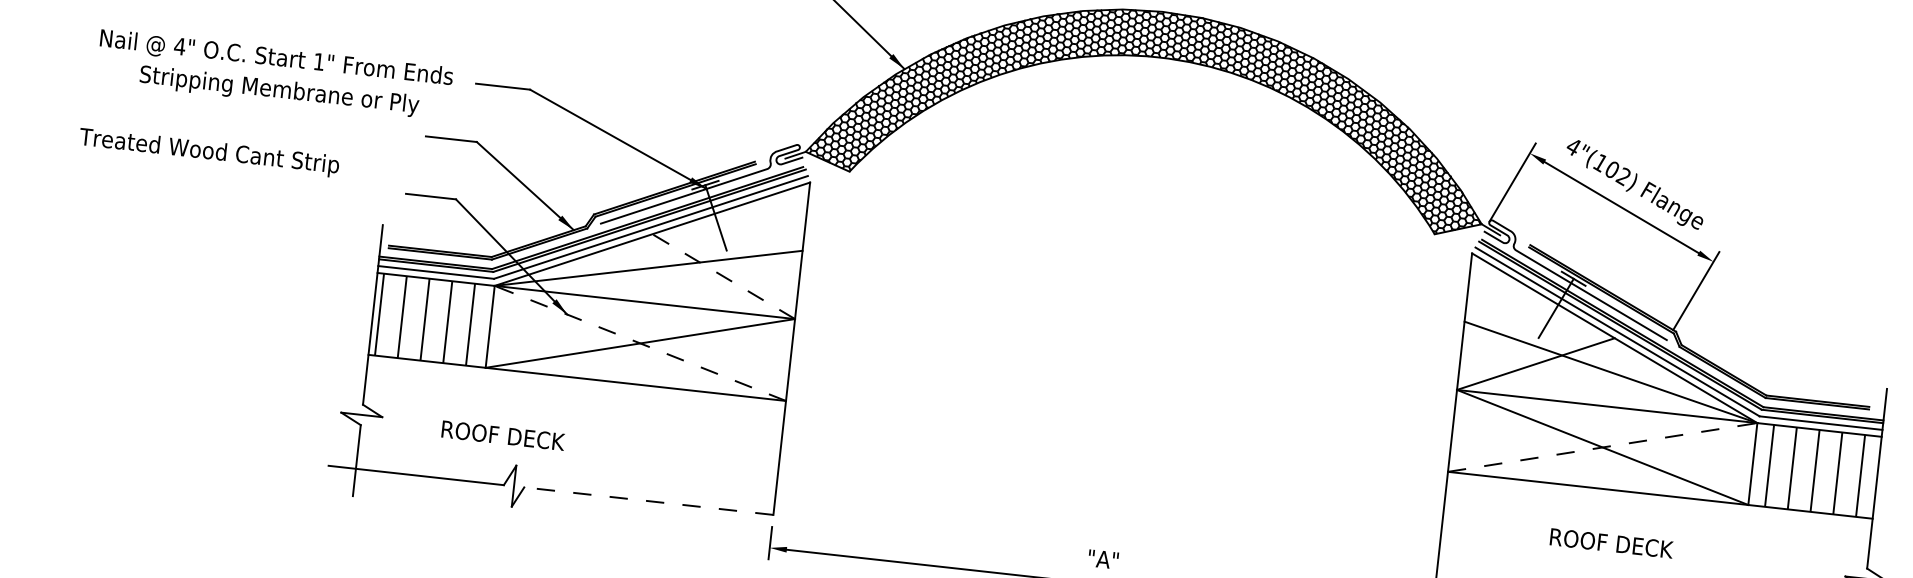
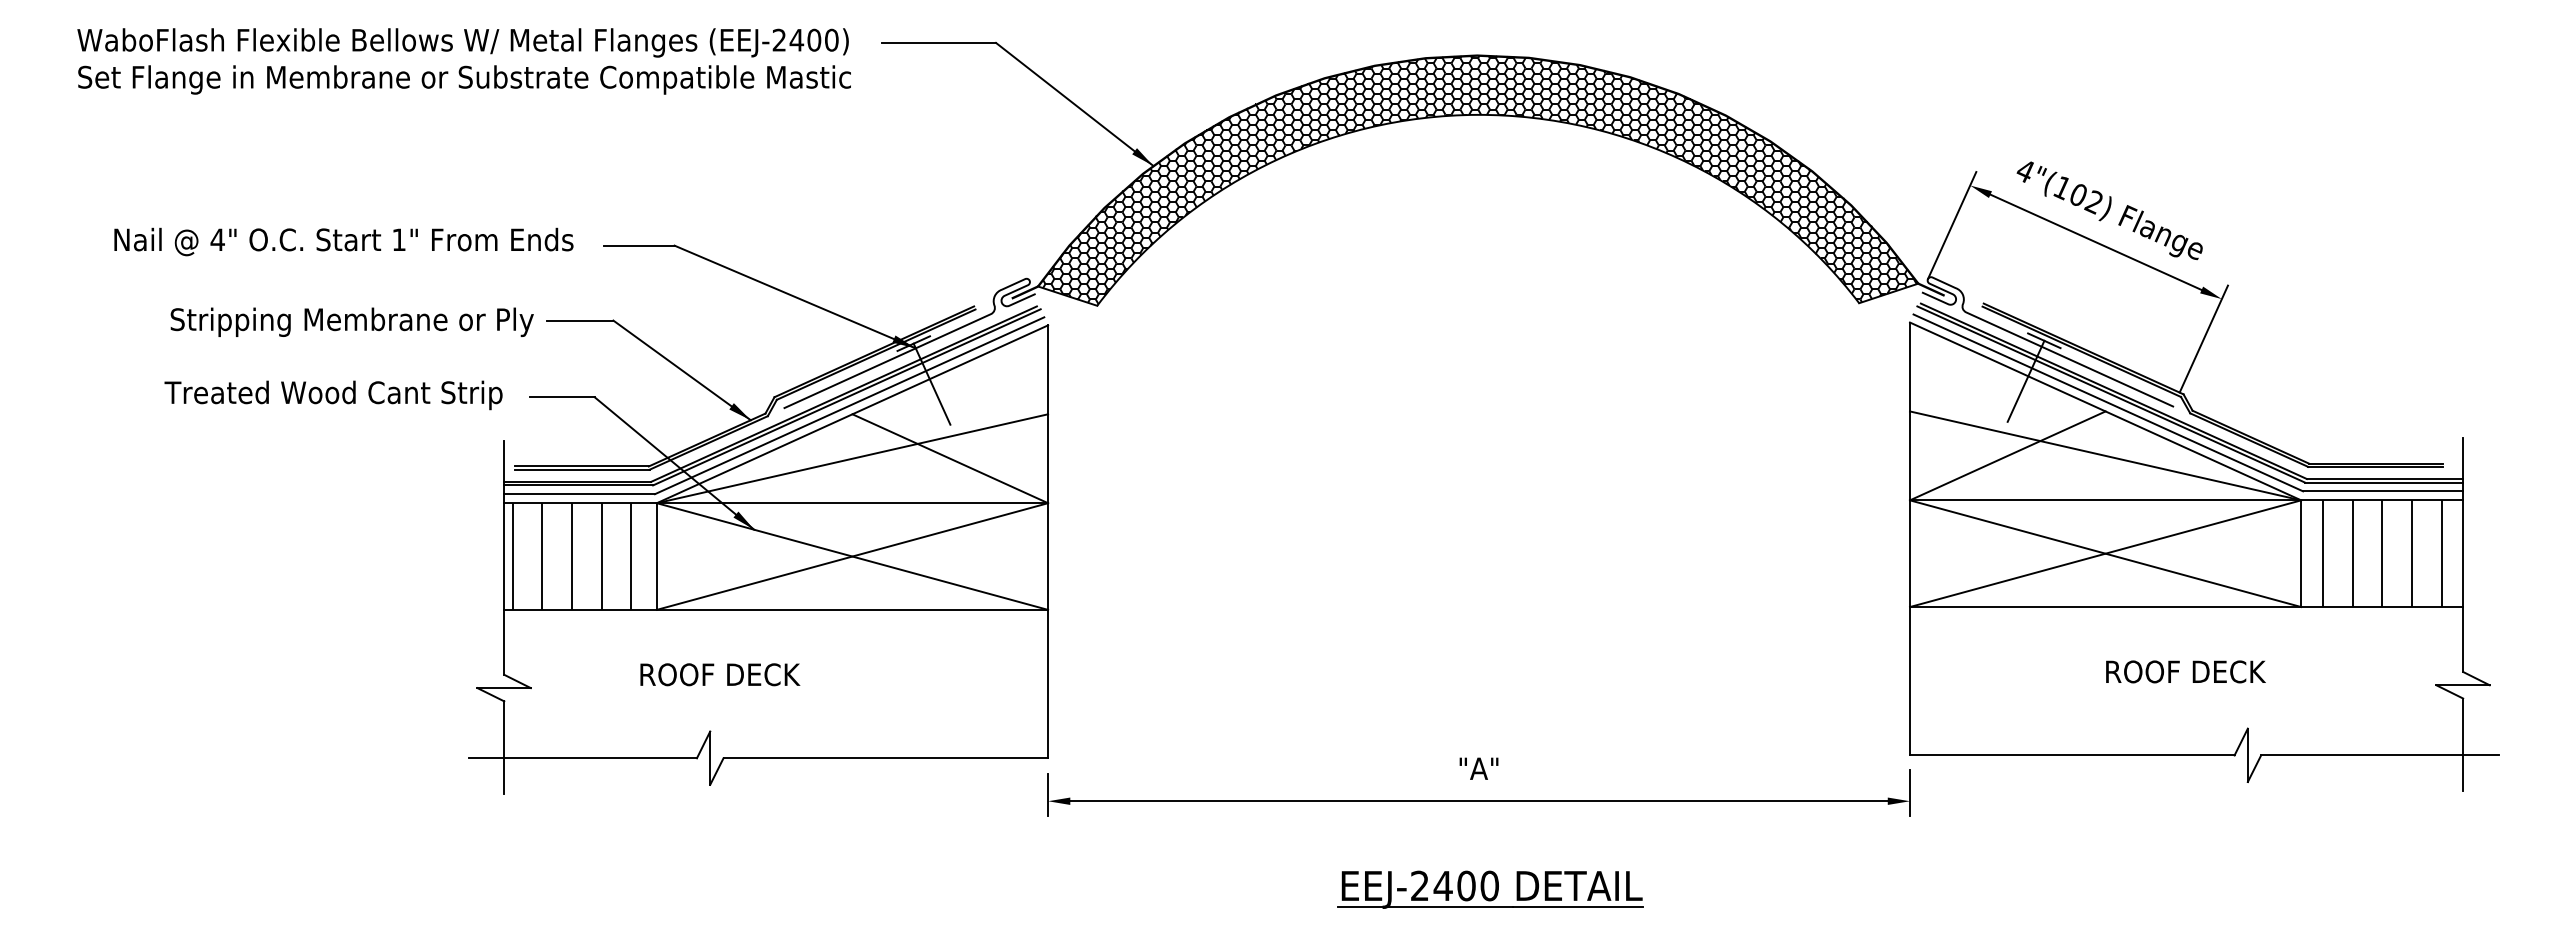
text: (278, 90) -> (351, 321), moved
text: (209, 152) -> (333, 395), moved
line: (723, 276) -> (949, 458), dashed -> solid
line: (640, 343) -> (852, 556), dashed -> solid
text: (503, 435) -> (720, 674), moved
line: (1602, 447) -> (2105, 553), dashed -> solid
line: (648, 501) -> (885, 758), dashed -> solid
text: (1611, 543) -> (2185, 671), moved

